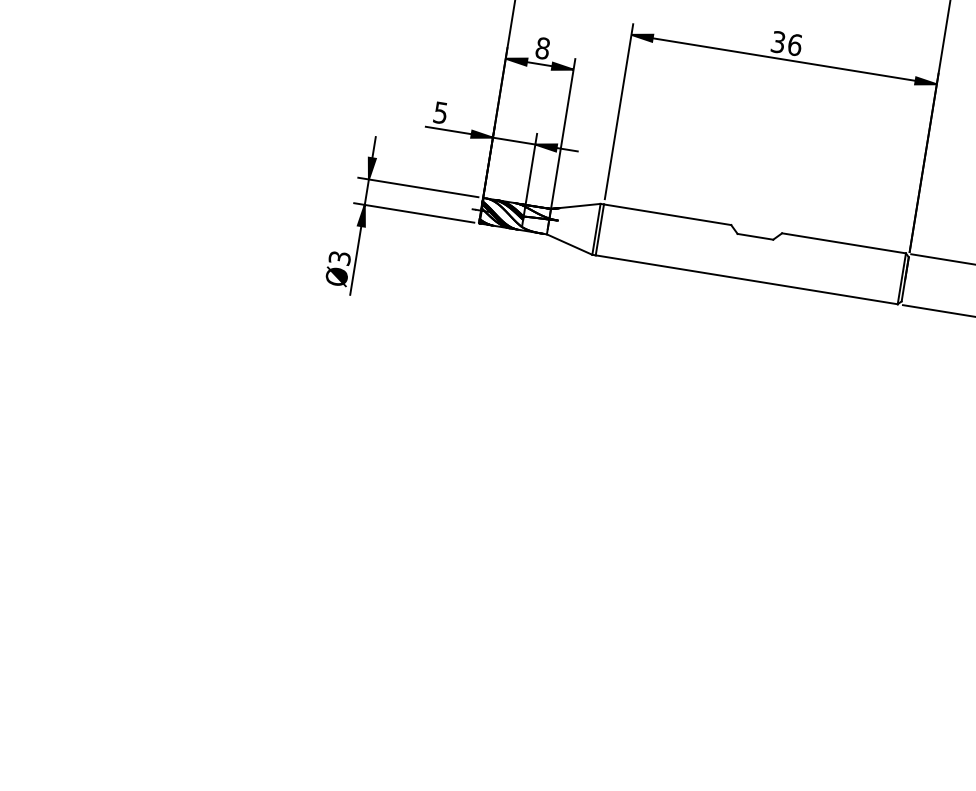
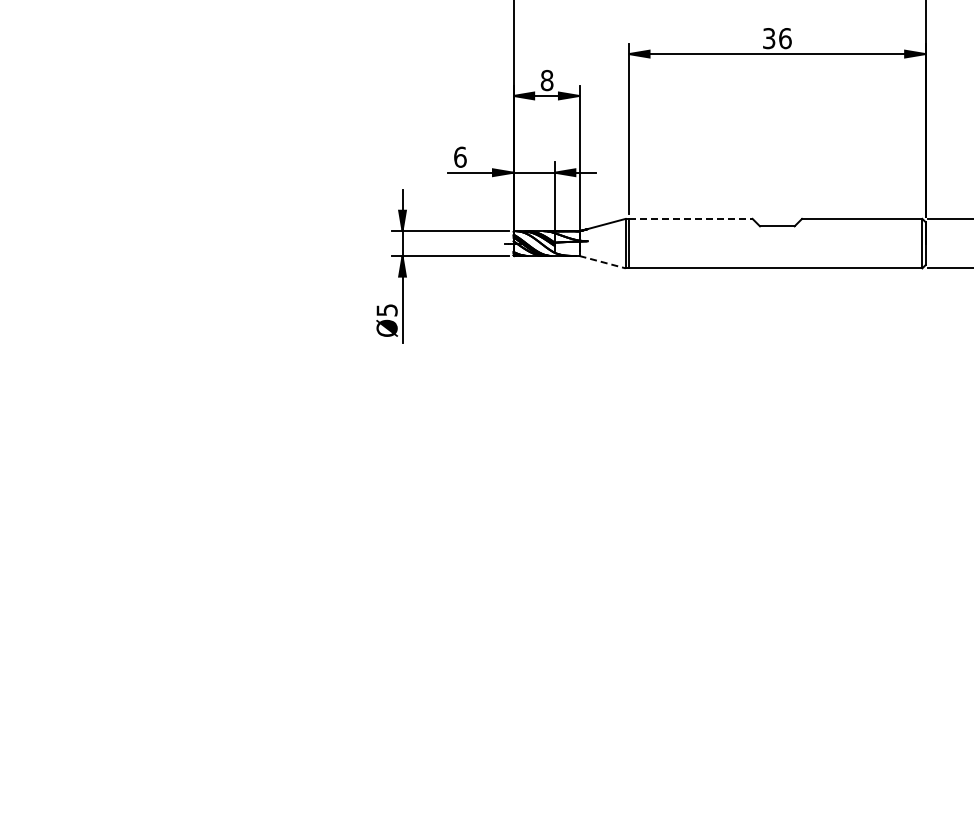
text: (441, 112) -> (460, 156), 5 -> 6
line: (667, 214) -> (690, 218), solid -> dashed
line: (569, 244) -> (602, 262), solid -> dashed
text: (339, 257) -> (386, 309), Ø3 -> Ø5

